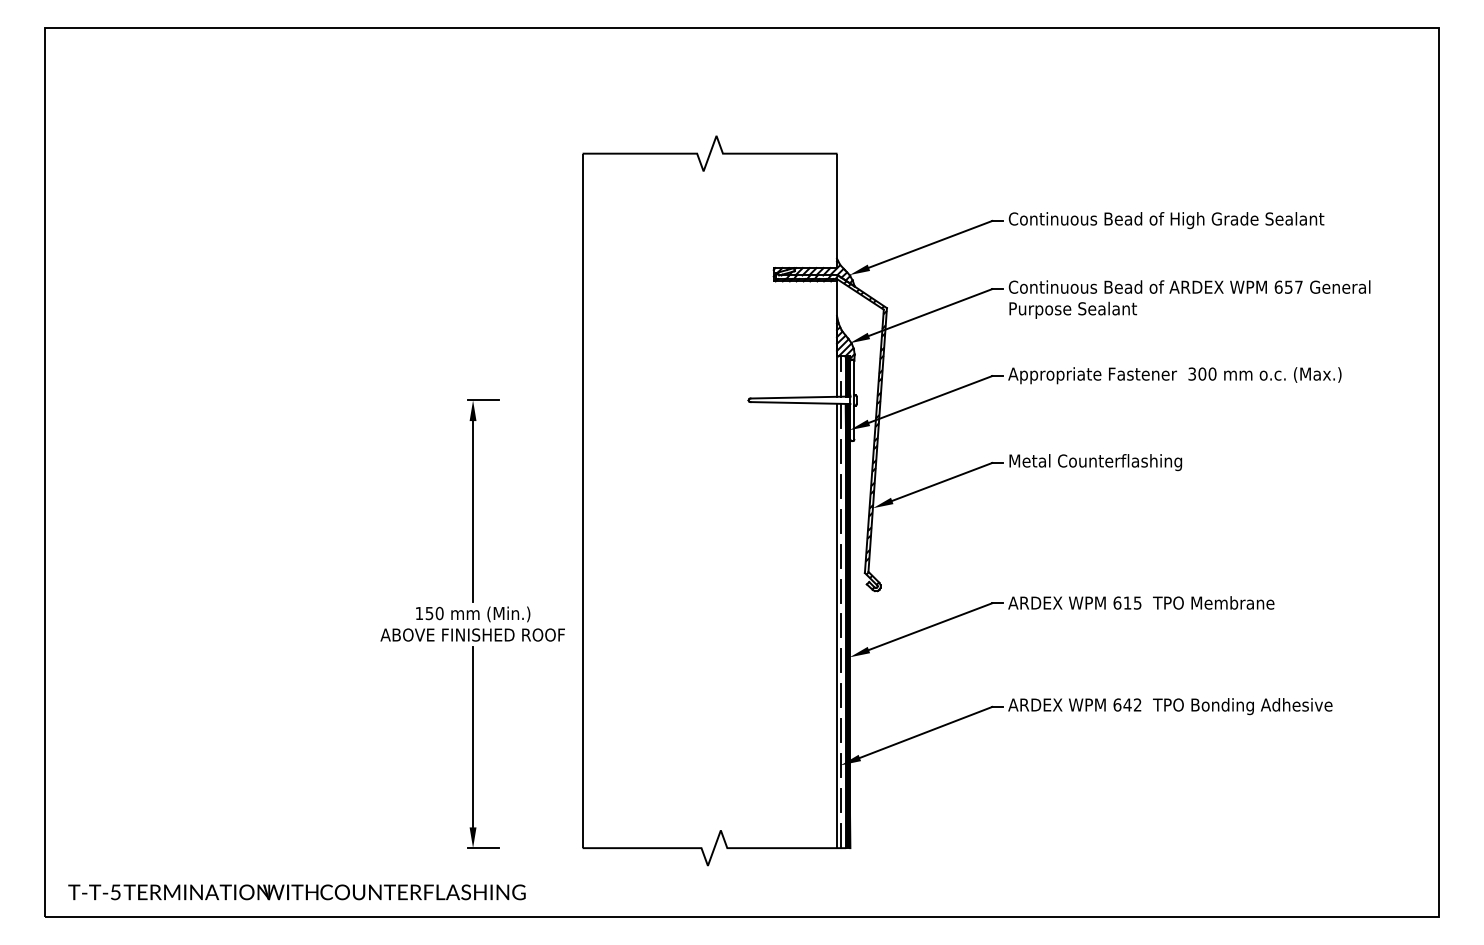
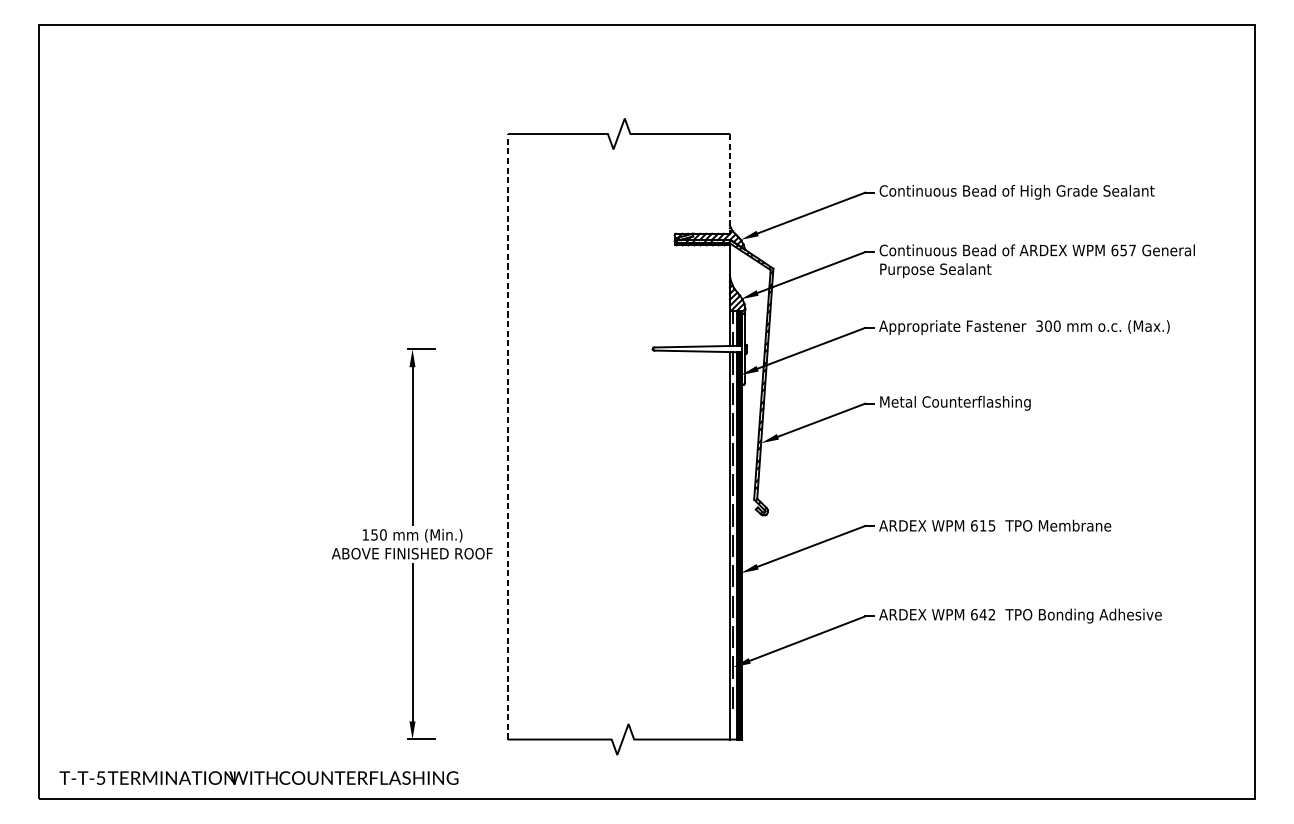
line: (837, 211) -> (730, 184), solid -> dashed
line: (583, 500) -> (508, 436), solid -> dashed
line: (840, 835) -> (732, 728), removed

